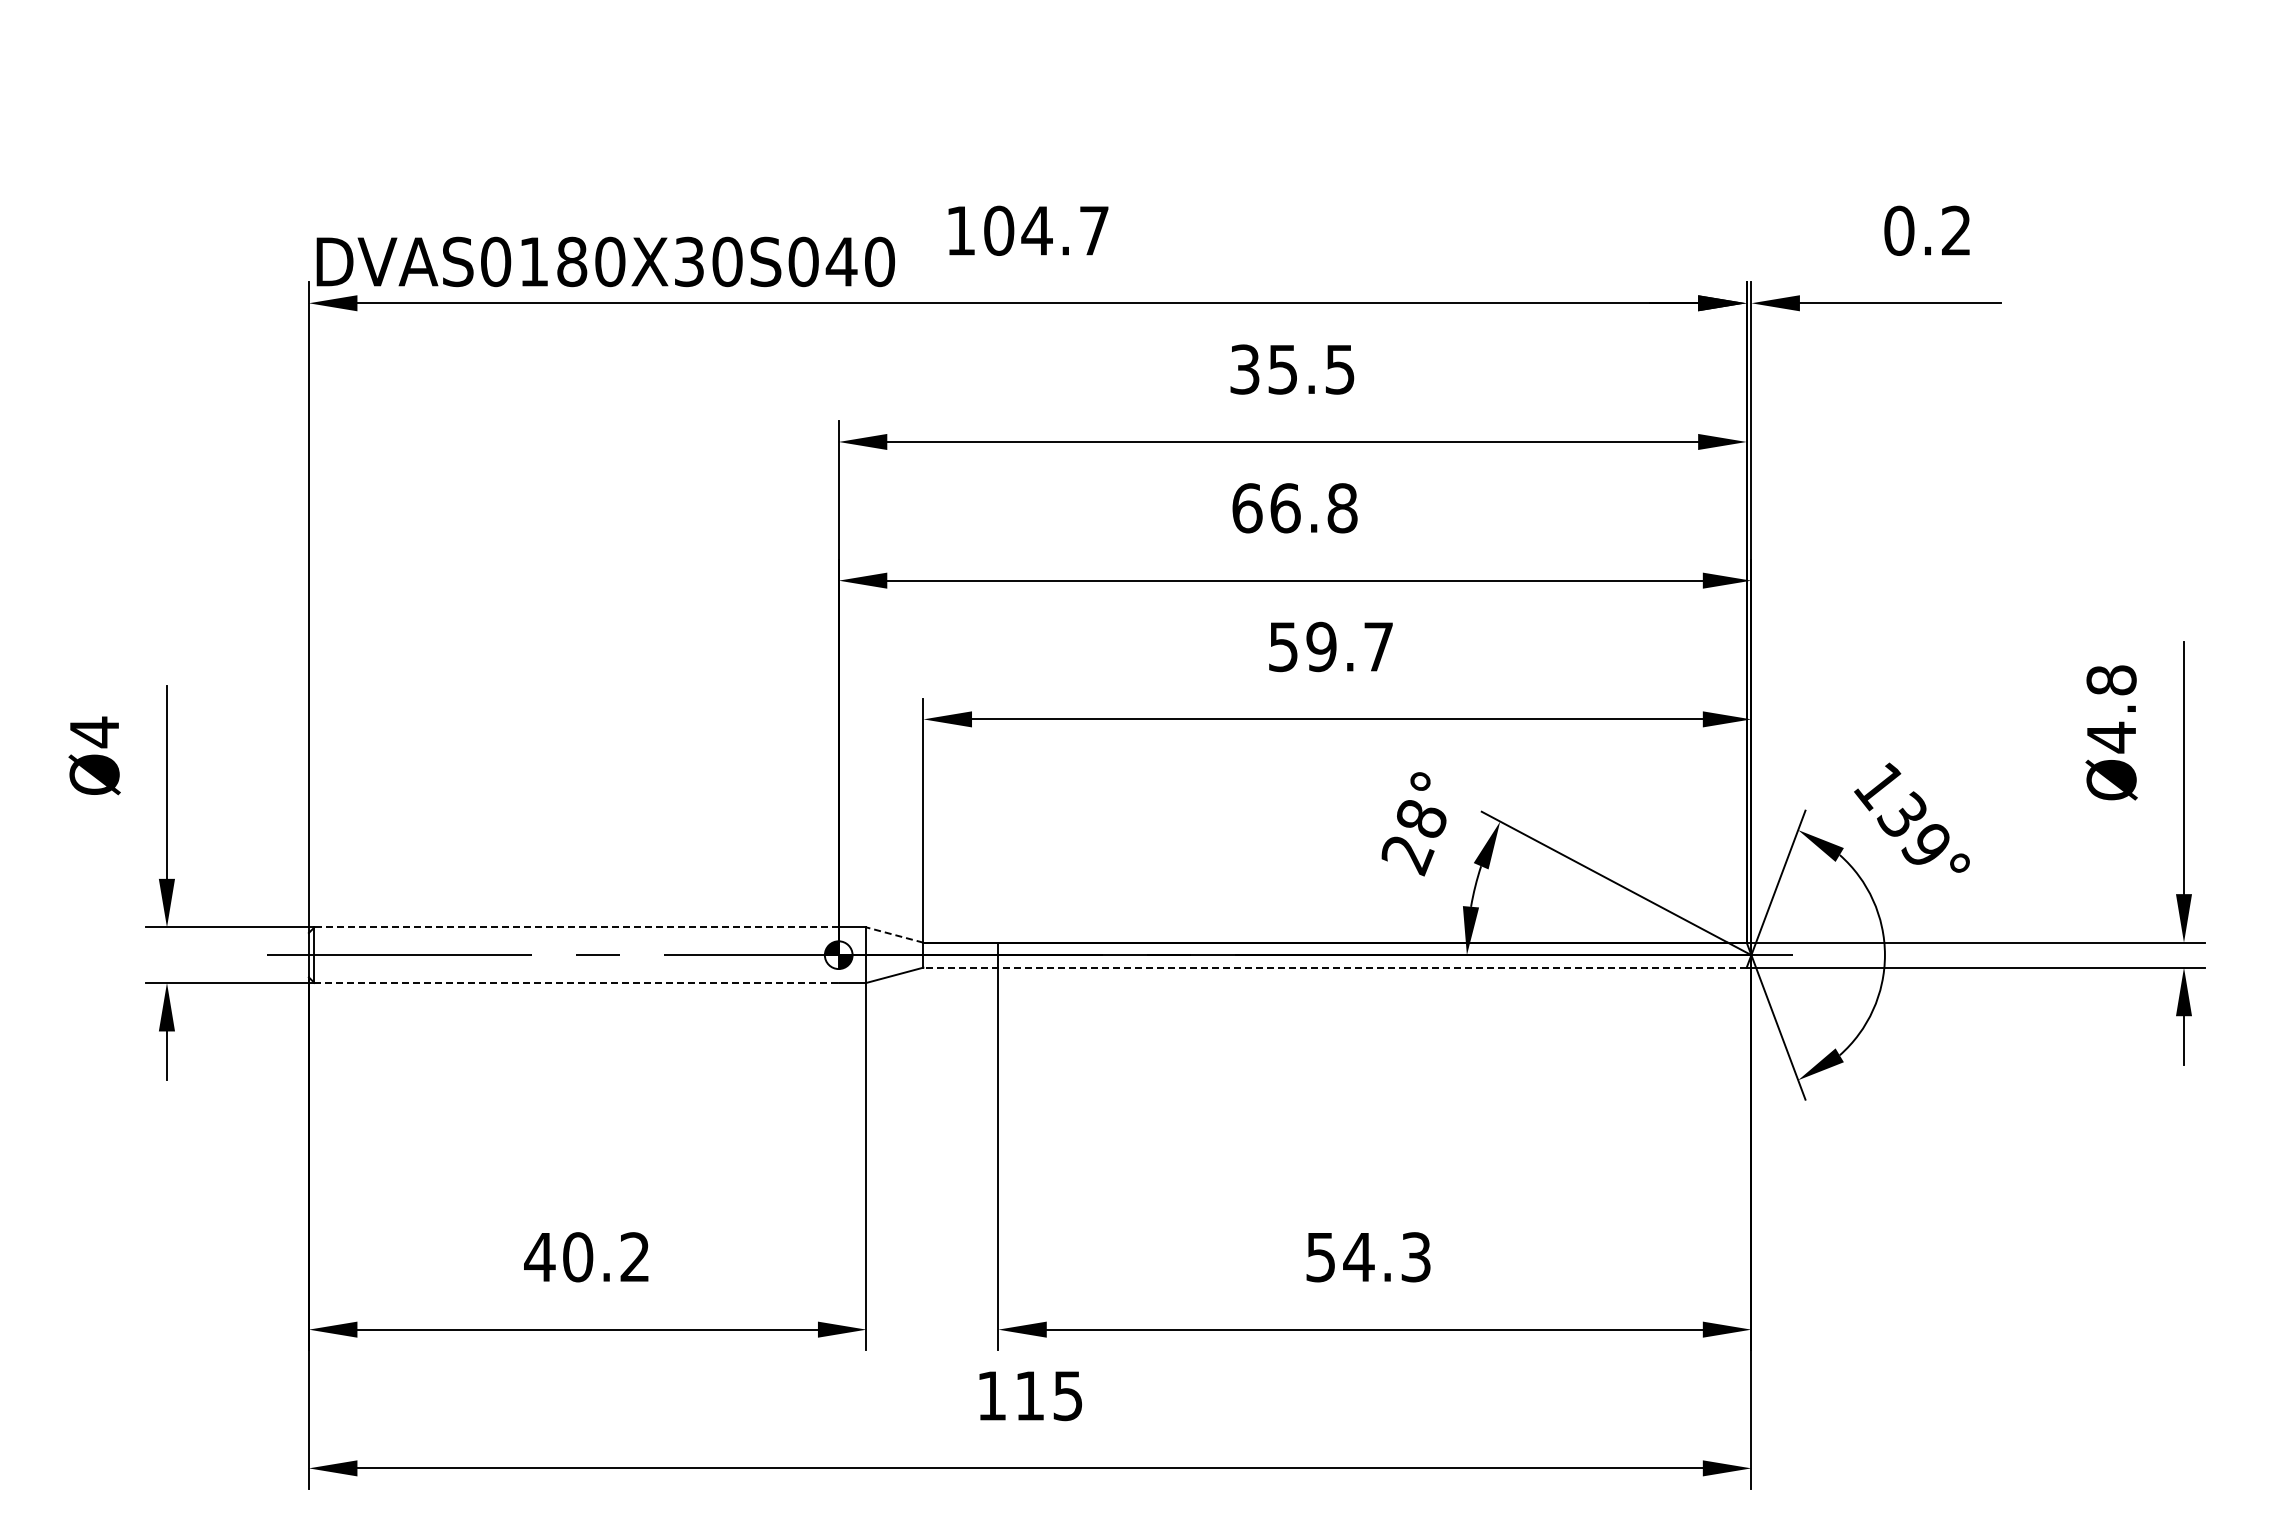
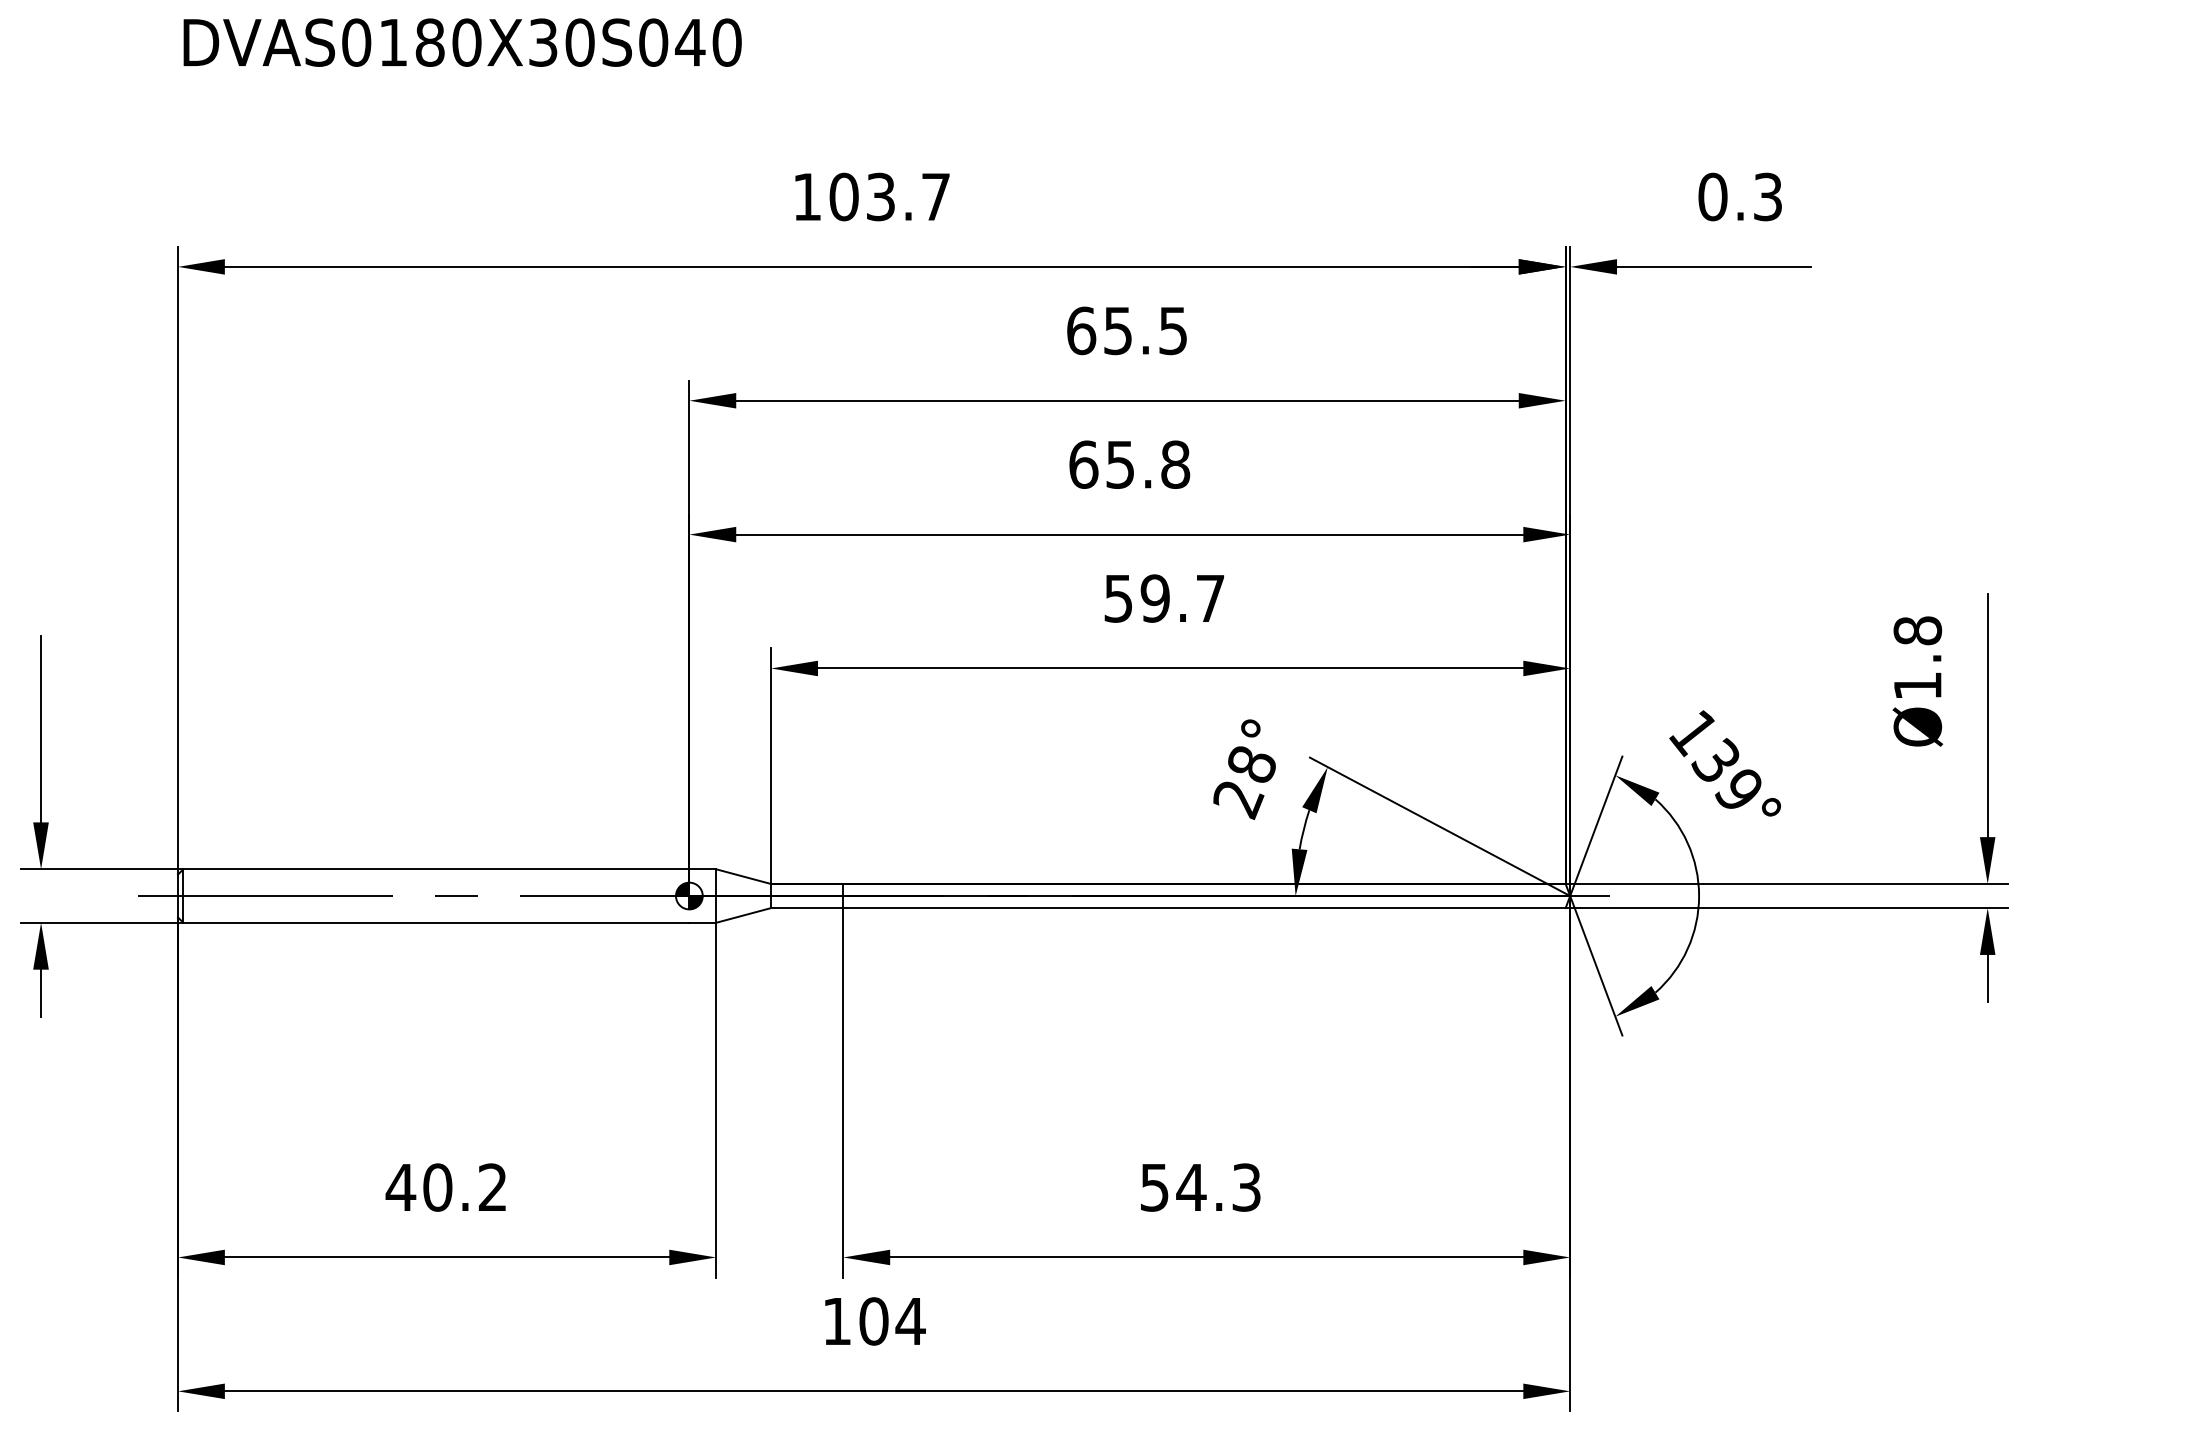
text: (1036, 230) -> (880, 196), 104.7 -> 103.7
text: (1956, 230) -> (1768, 196), 0.2 -> 0.3
text: (605, 261) -> (462, 42), moved
text: (1245, 369) -> (1081, 330), 35.5 -> 65.5
text: (1285, 508) -> (1120, 464), 66.8 -> 65.8
text: (2111, 737) -> (1917, 685), Ø4.8 -> Ø1.8
line: (576, 927) -> (436, 869), dashed -> solid
line: (894, 934) -> (743, 876), dashed -> solid
line: (1335, 967) -> (1168, 907), dashed -> solid
line: (577, 982) -> (437, 922), dashed -> solid
text: (1049, 1395) -> (892, 1321), 115 -> 104

